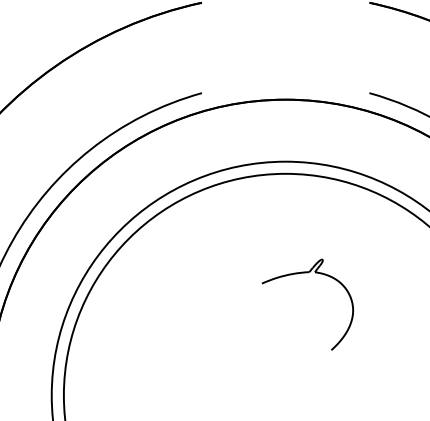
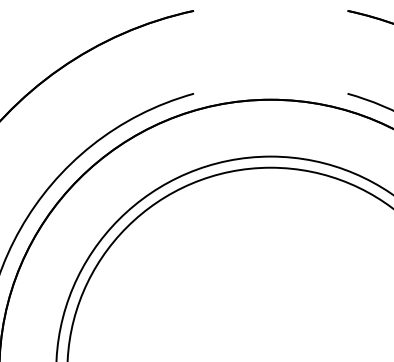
part: (307, 273) -> (290, 259), removed

